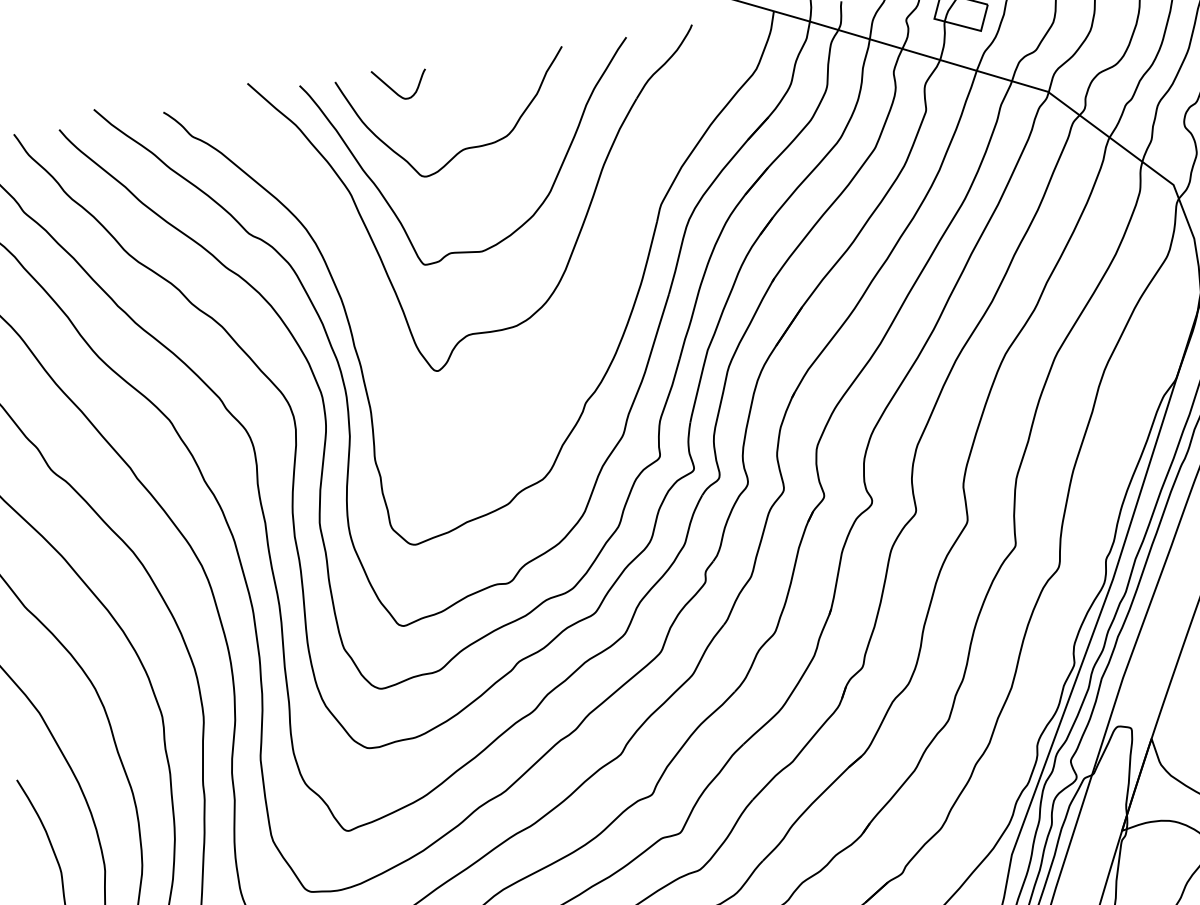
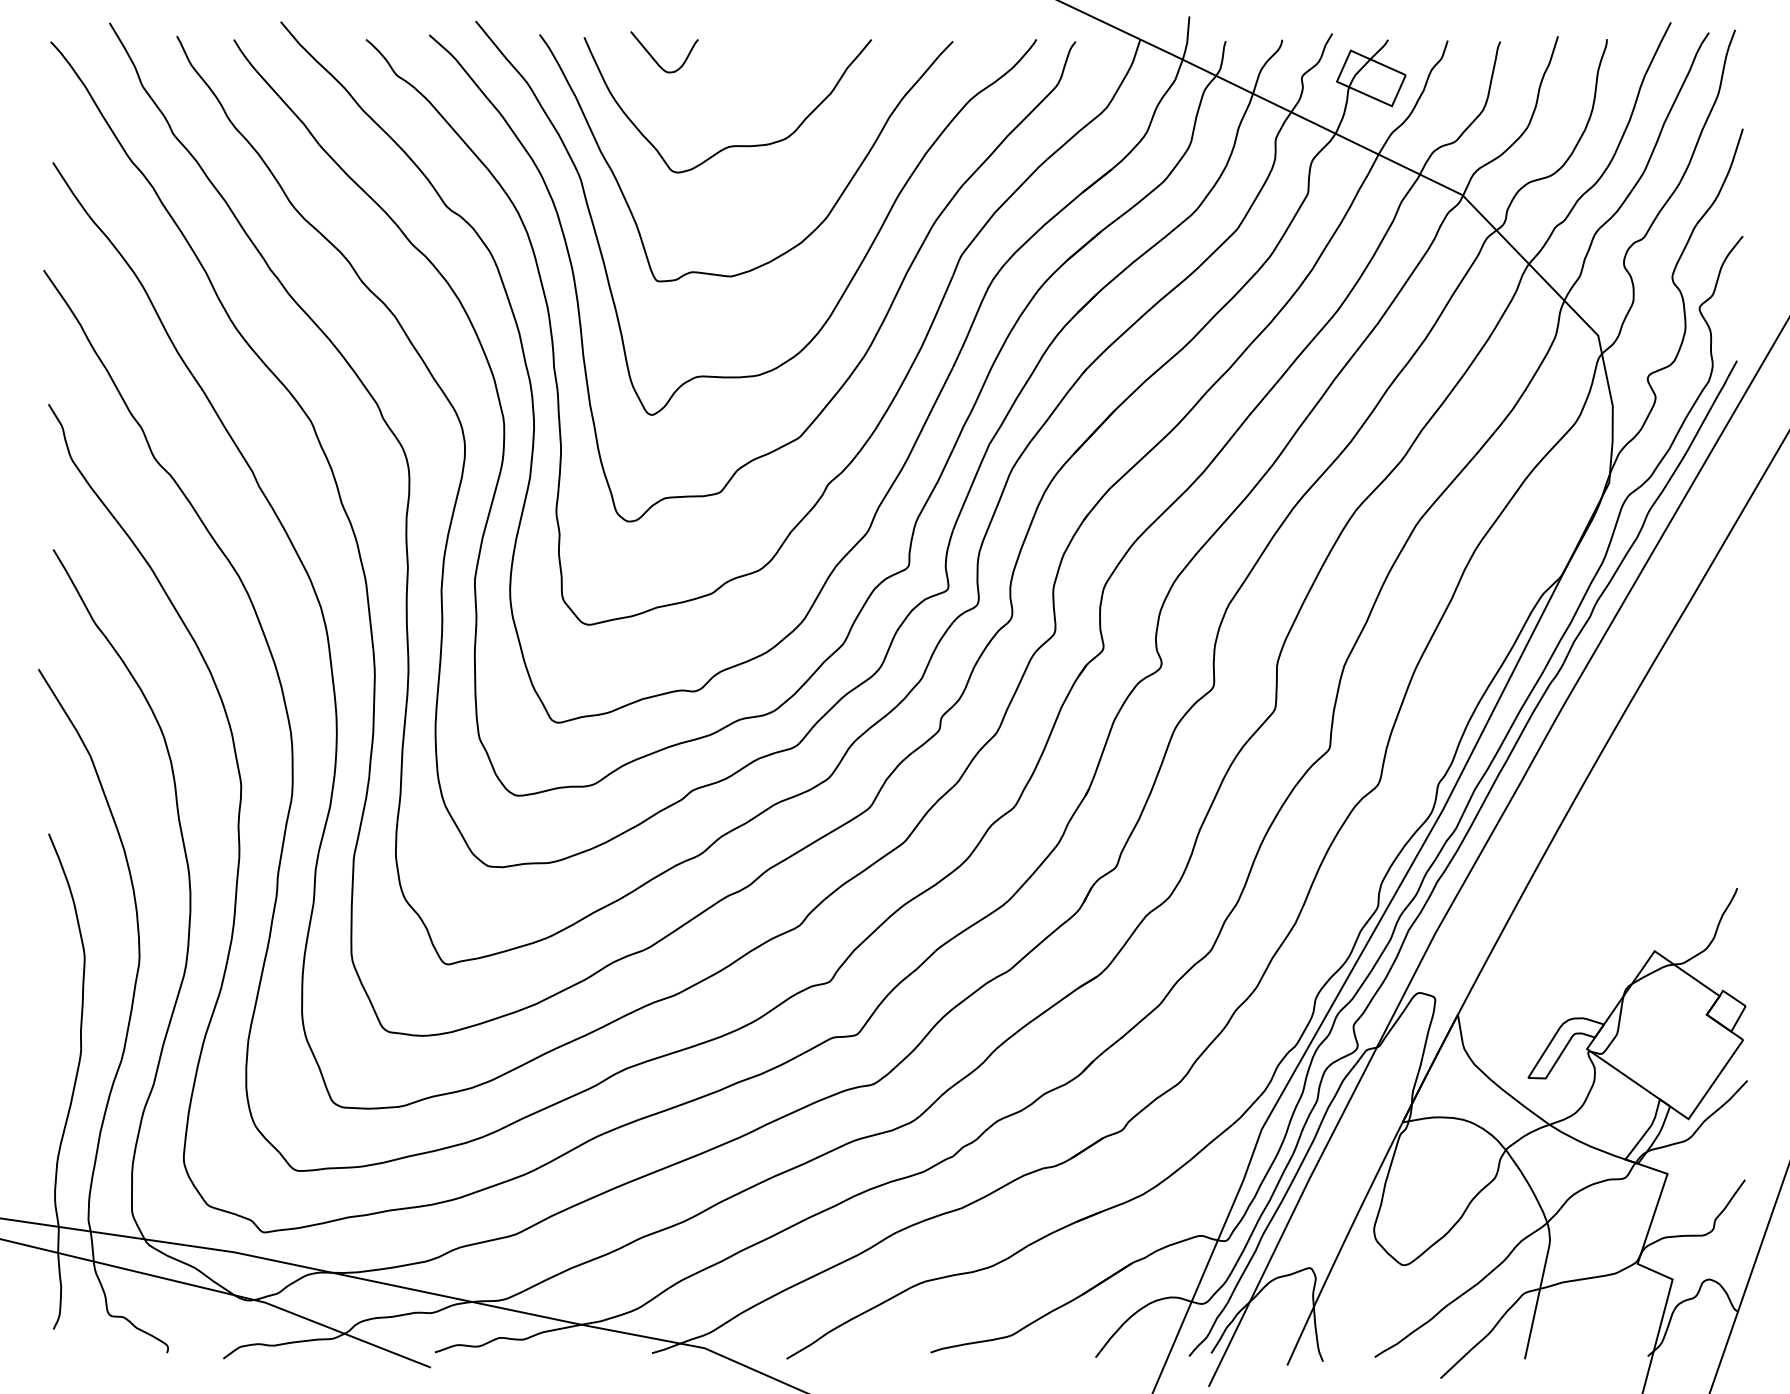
part: (601, 282) -> (872, 339), added

